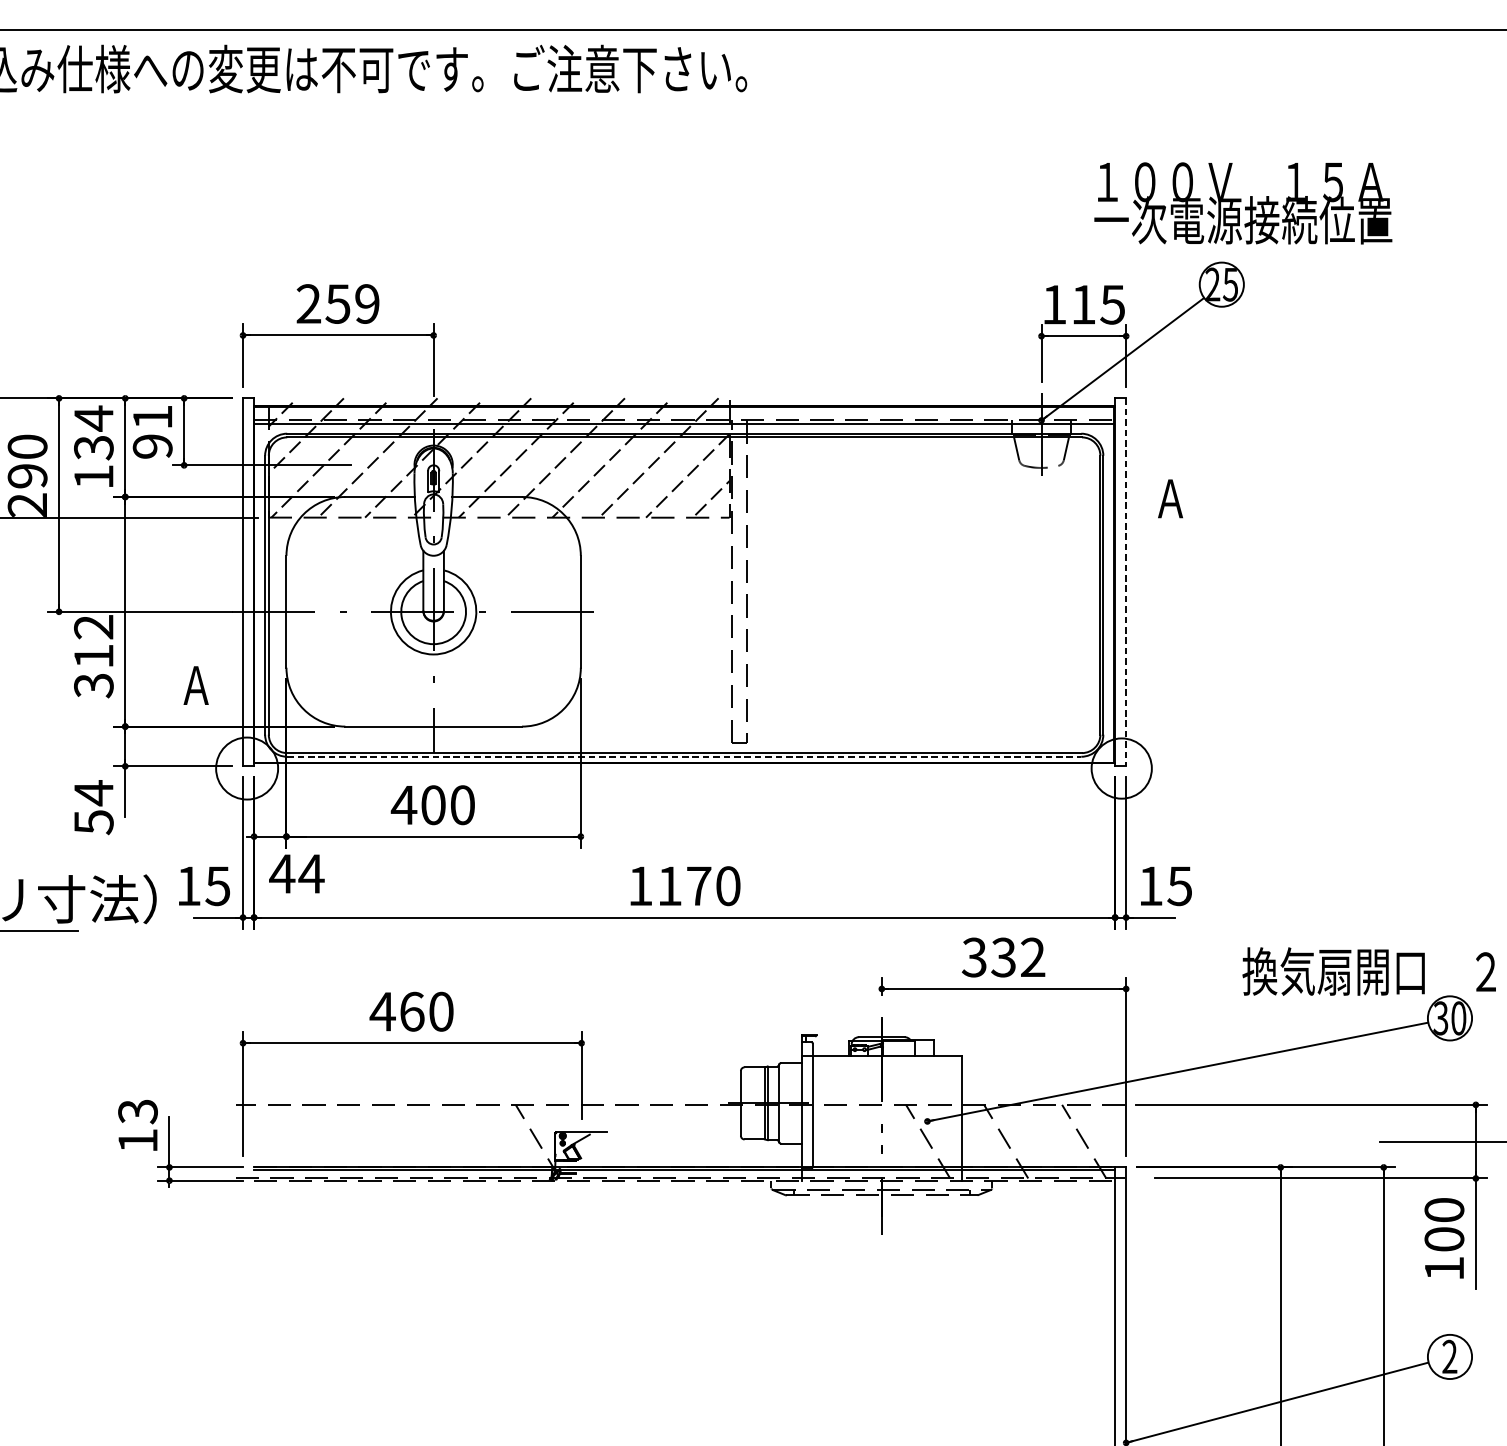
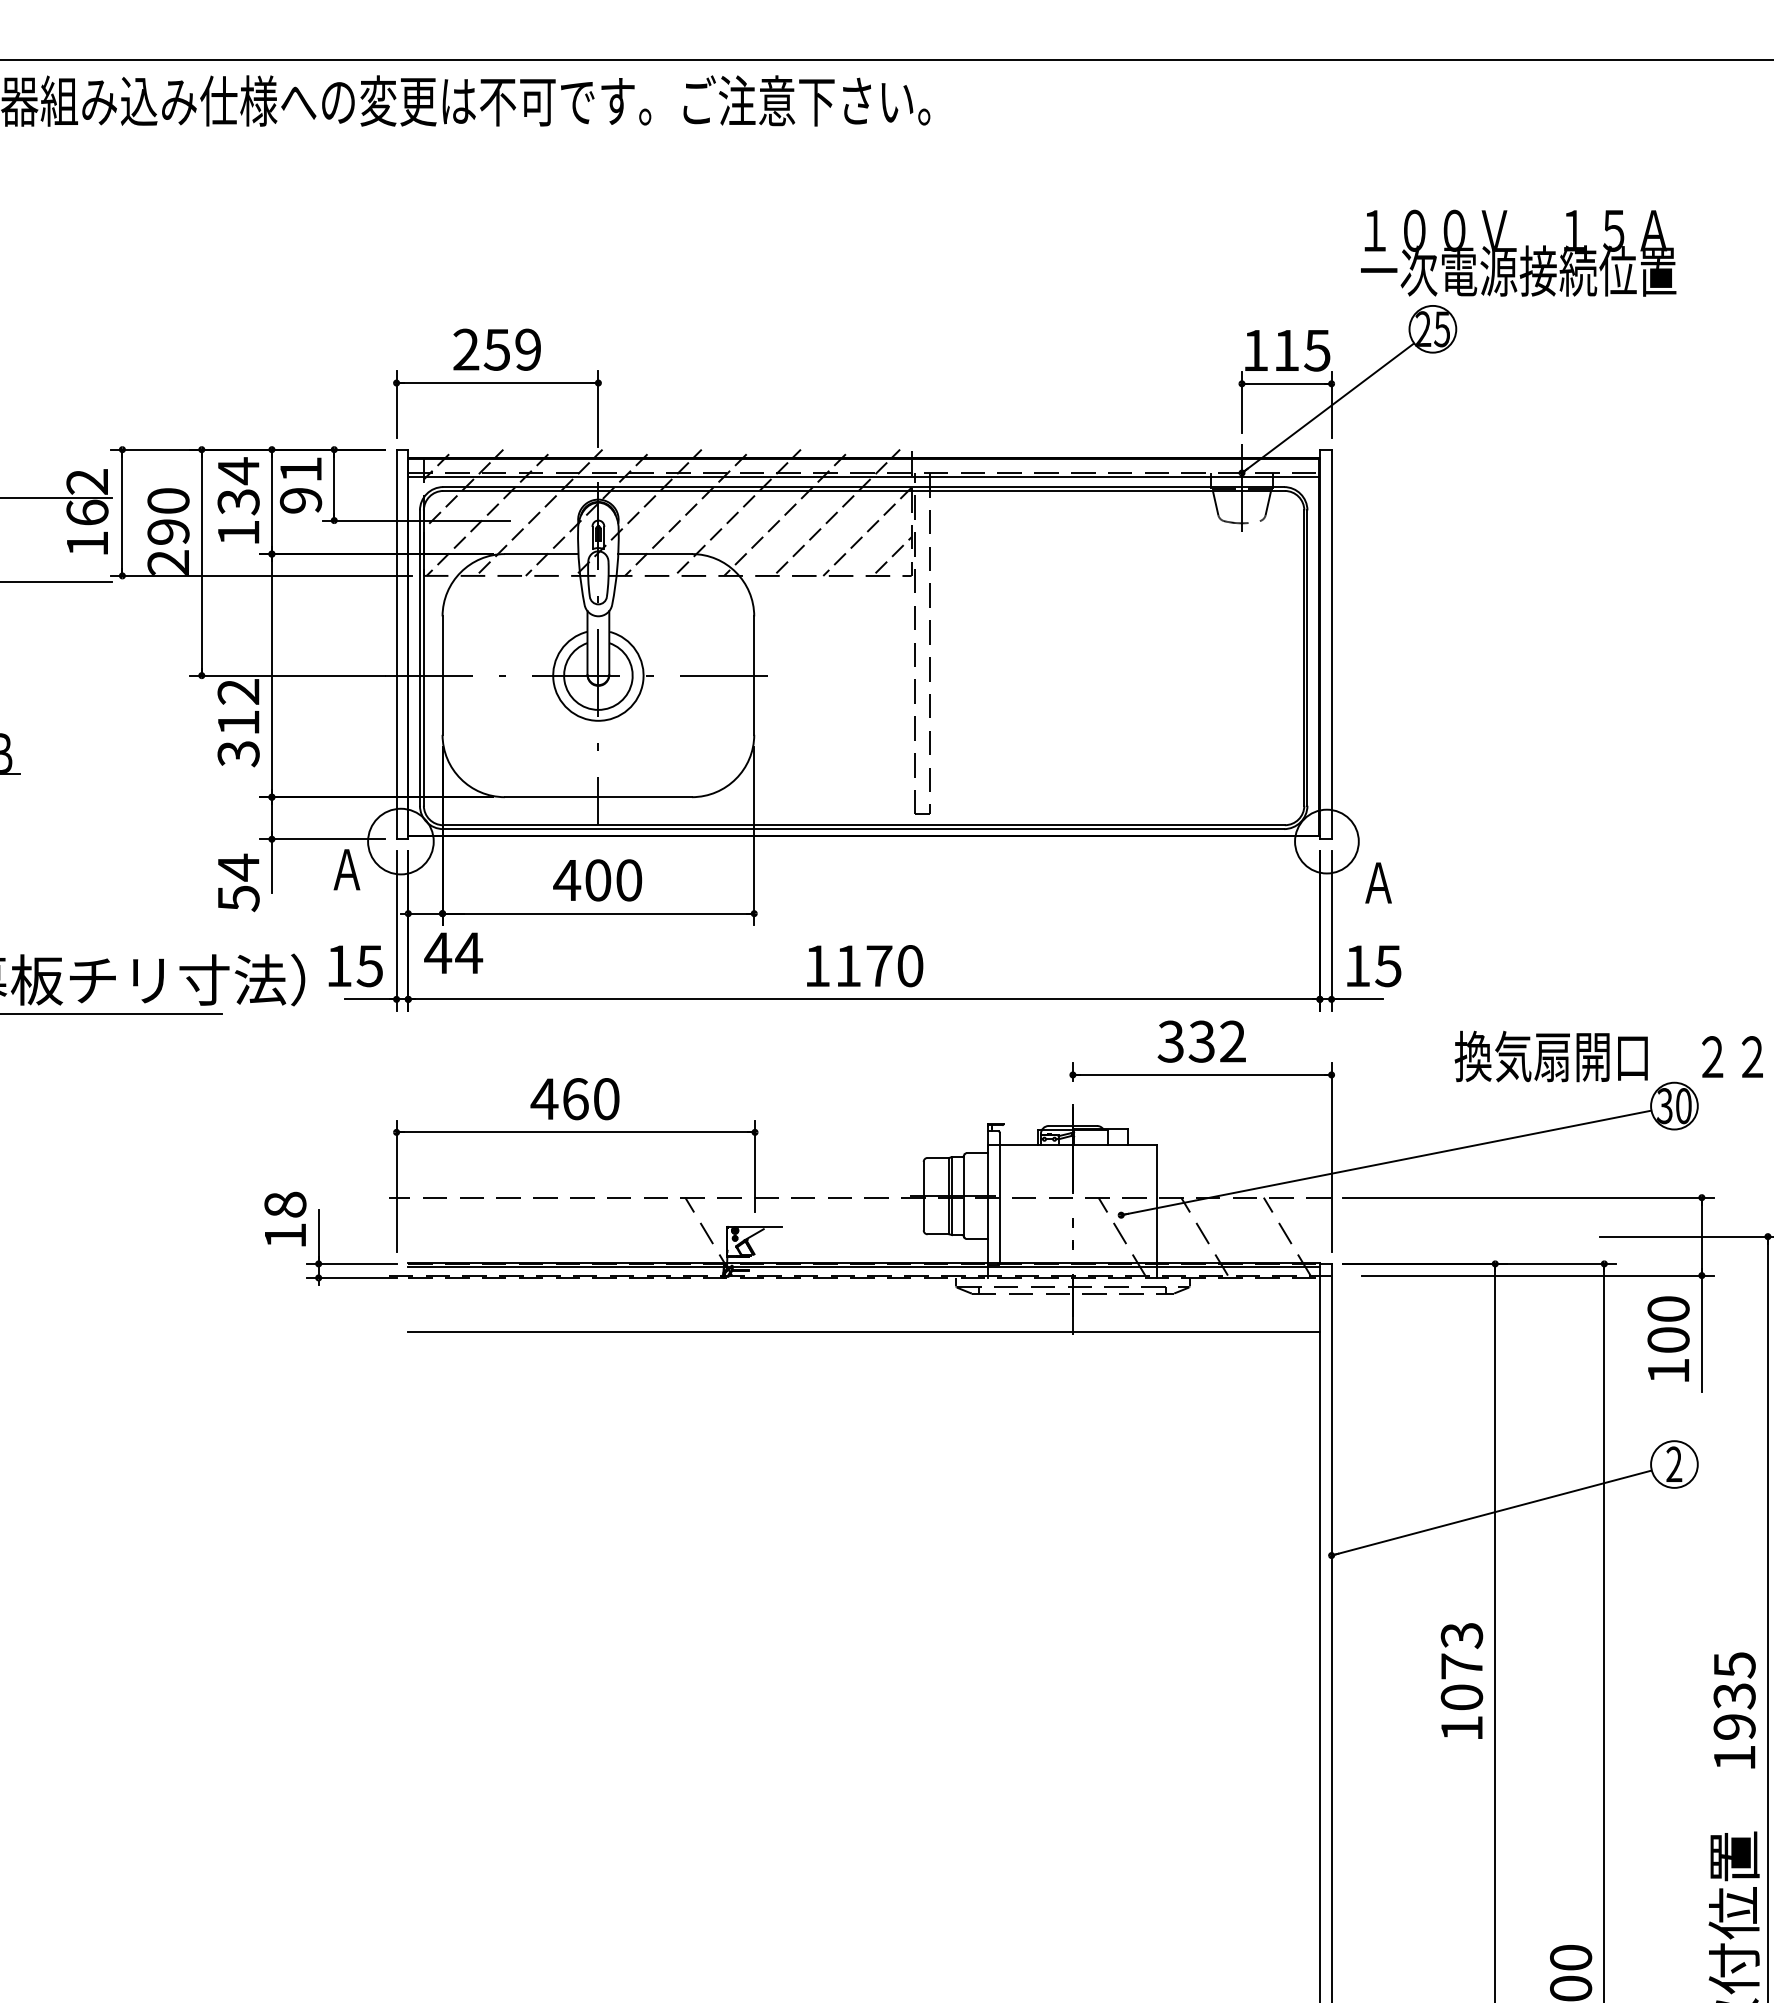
text: (1243, 202) -> (1518, 252), moved
text: (1170, 498) -> (1378, 882), moved
line: (1126, 582) -> (1331, 644), dashed -> solid
text: (195, 685) -> (346, 869), moved
line: (684, 757) -> (864, 829), dashed -> solid
text: (138, 1111) -> (285, 1204), 13 -> 18
line: (684, 1232) -> (863, 1332), added

